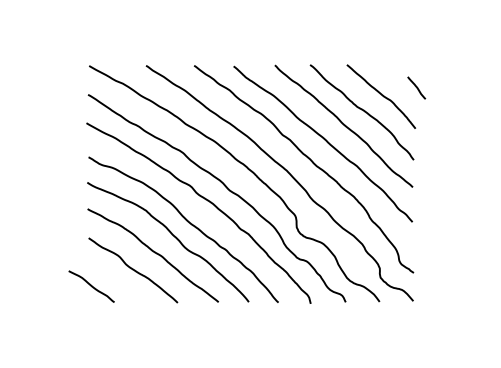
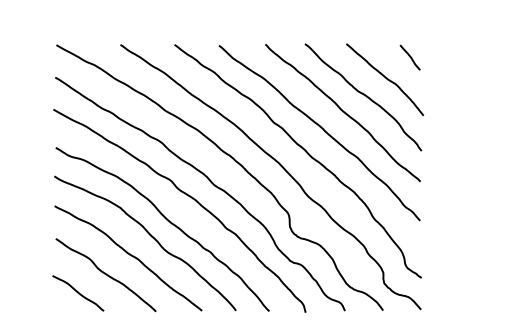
line: (416, 87) -> (409, 56), moved
curve: (91, 286) -> (78, 293), moved

